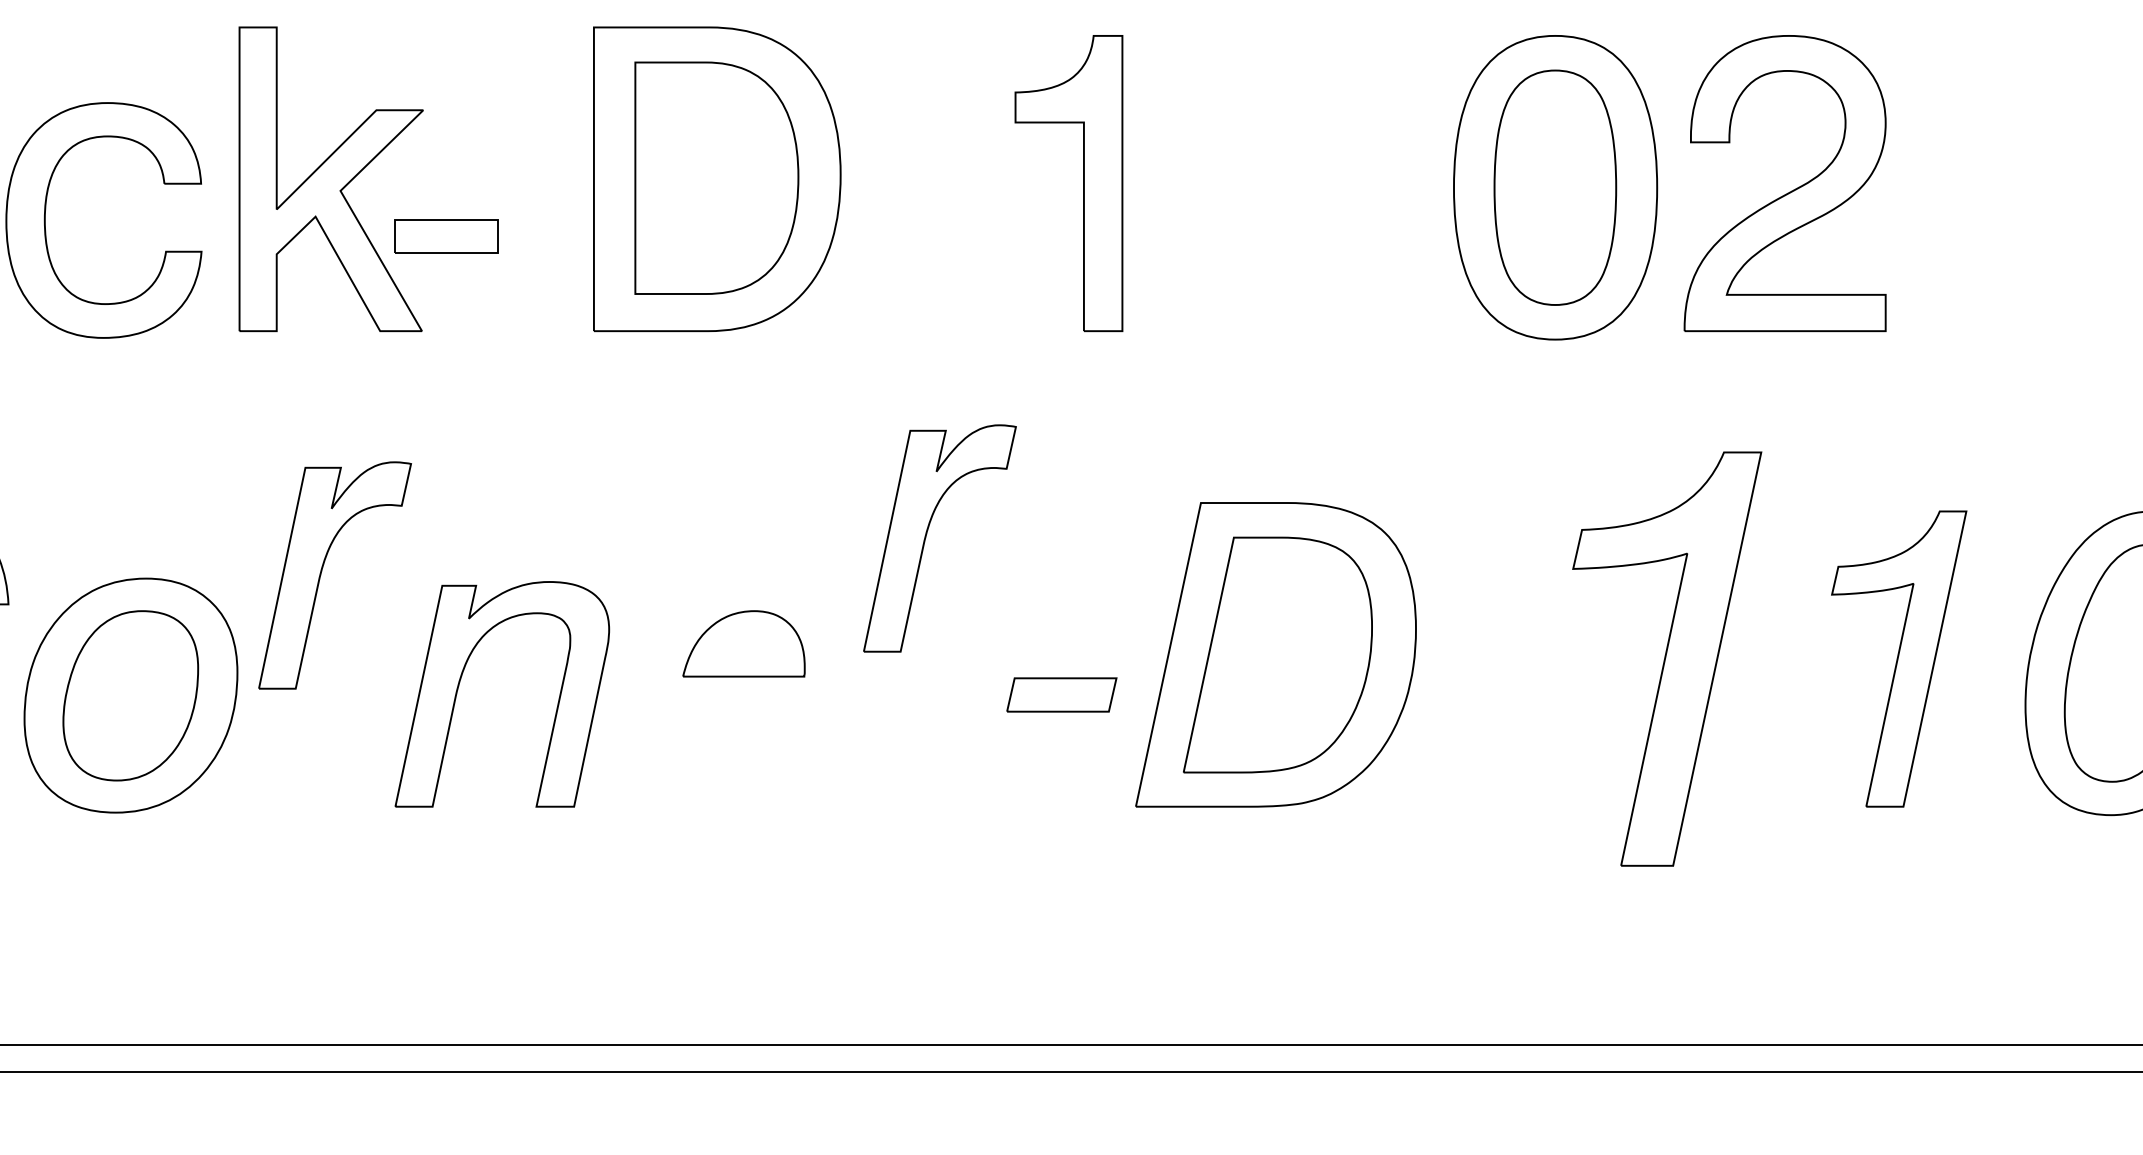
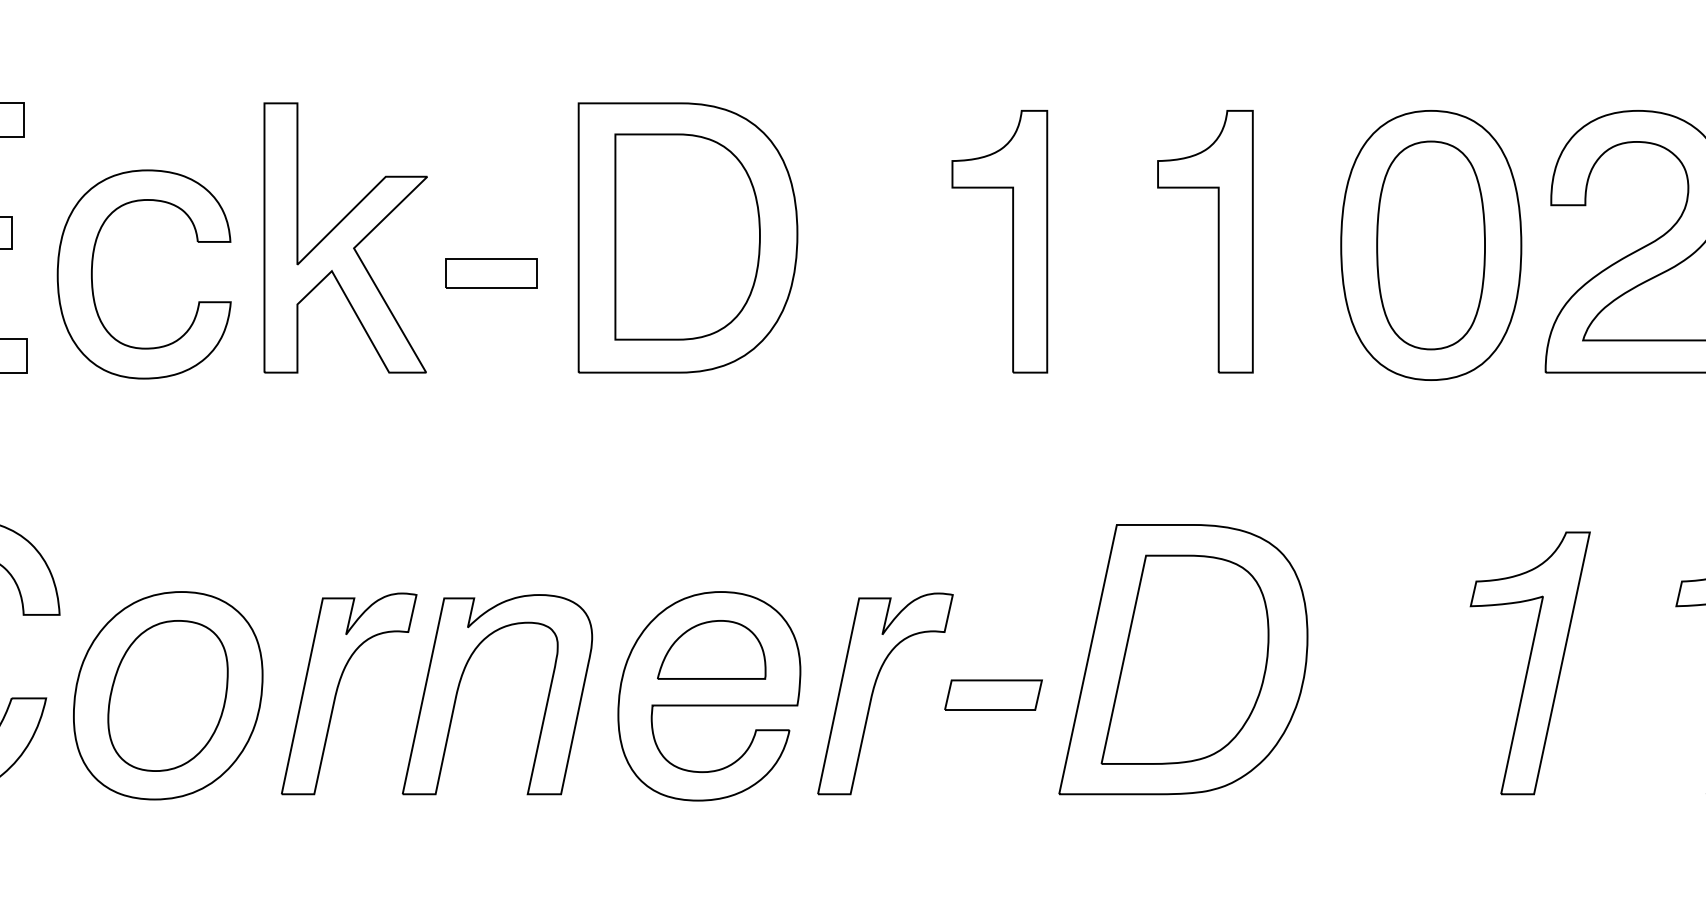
part: (1315, 183) -> (1218, 241), added
part: (446, 236) -> (491, 273), moved
part: (927, 534) -> (874, 690), moved
part: (322, 571) -> (338, 690), moved
part: (1667, 658) -> (1530, 662), size x0.71
part: (740, 695) -> (708, 695), added

